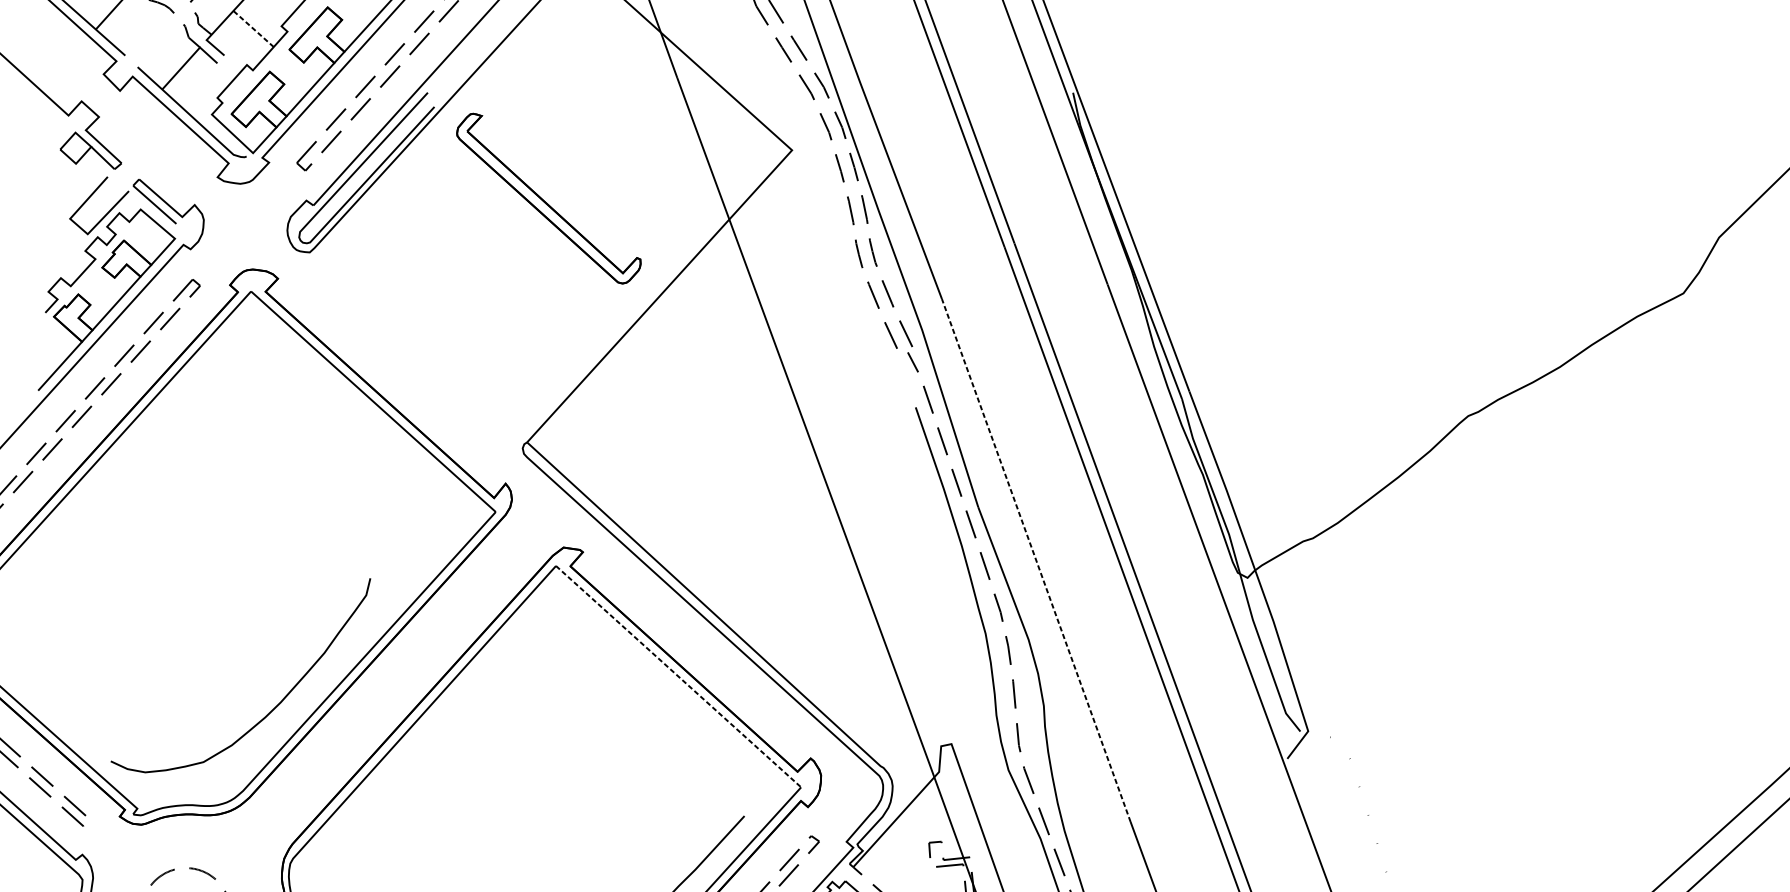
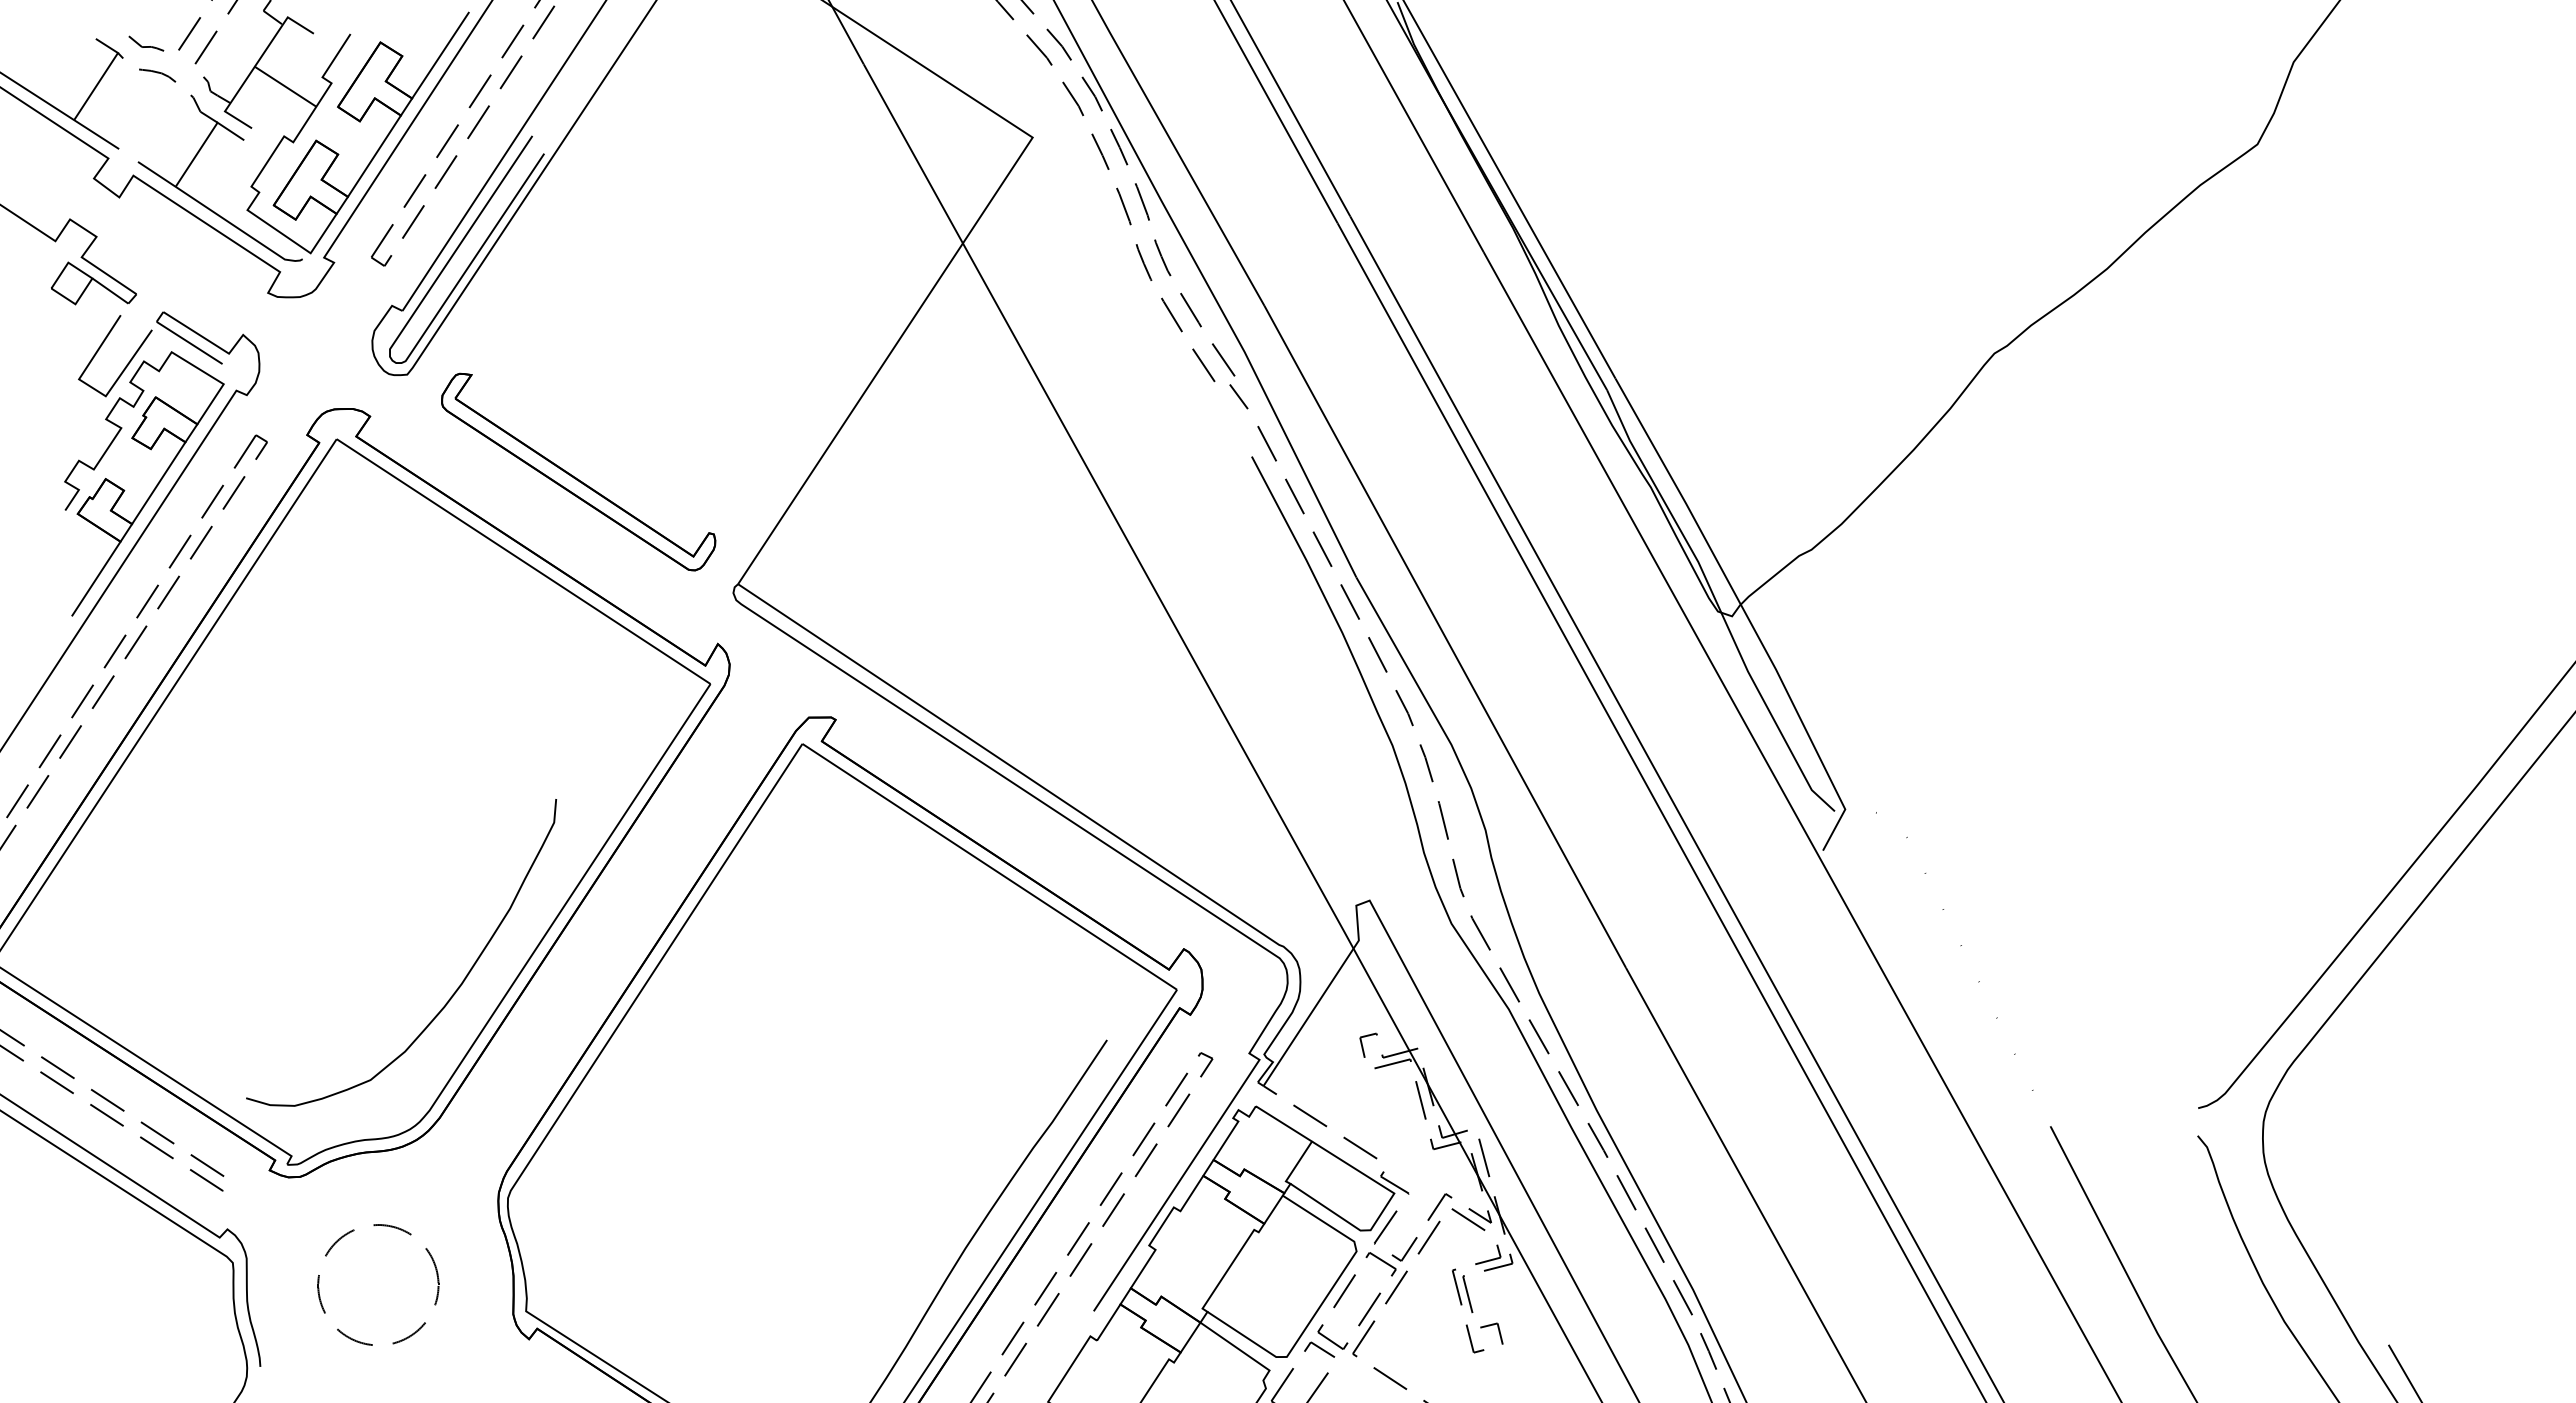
line: (253, 28) -> (285, 86), dashed -> solid
part: (546, 202) -> (576, 477), moved
line: (1036, 560) -> (1445, 636), dashed -> solid
line: (679, 677) -> (990, 867), dashed -> solid

